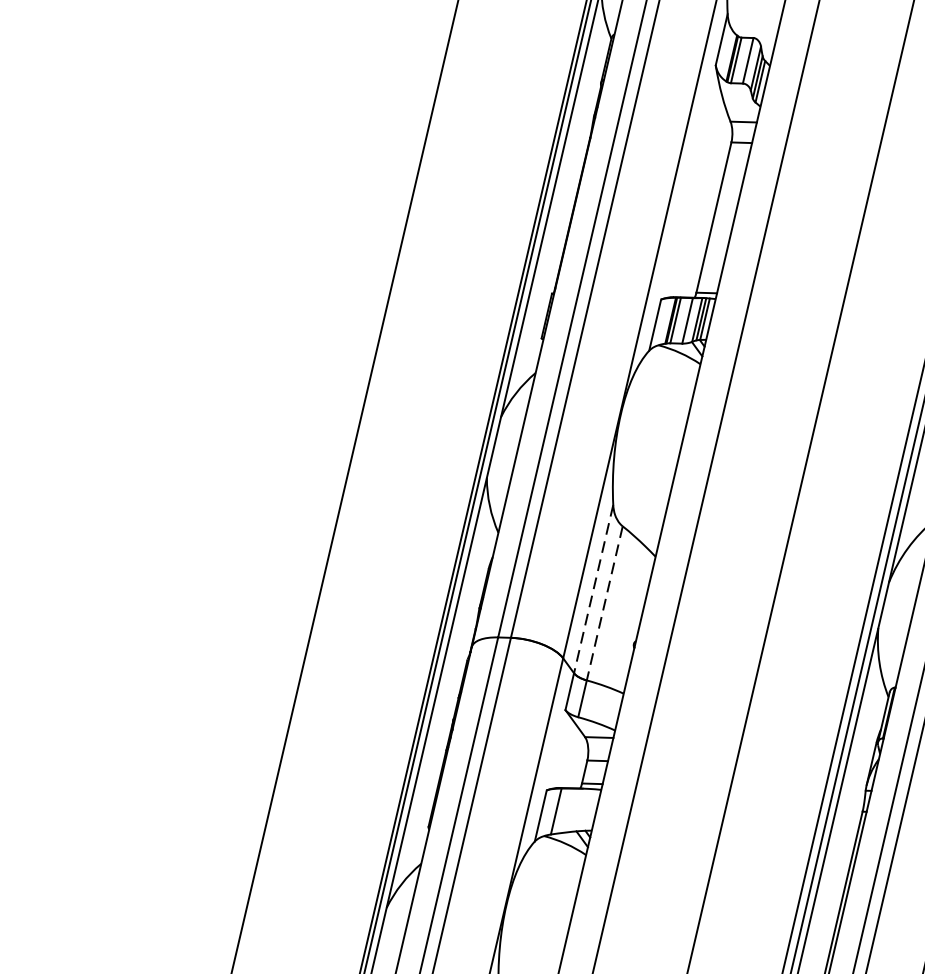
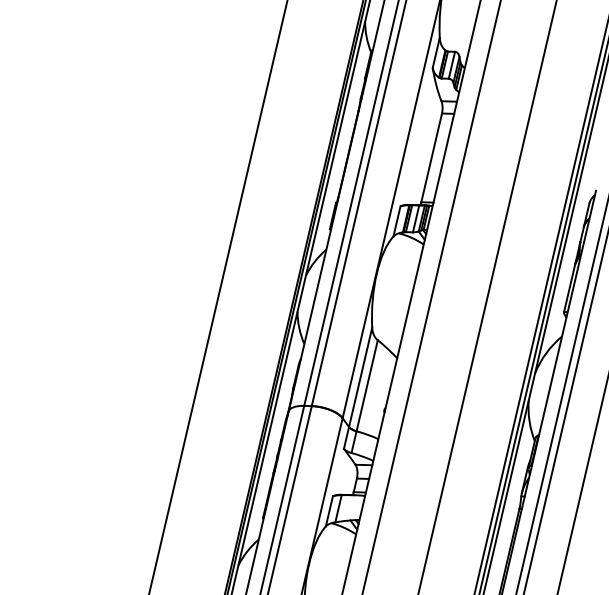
line: (593, 589) -> (360, 377), dashed -> solid
line: (605, 602) -> (367, 385), dashed -> solid

